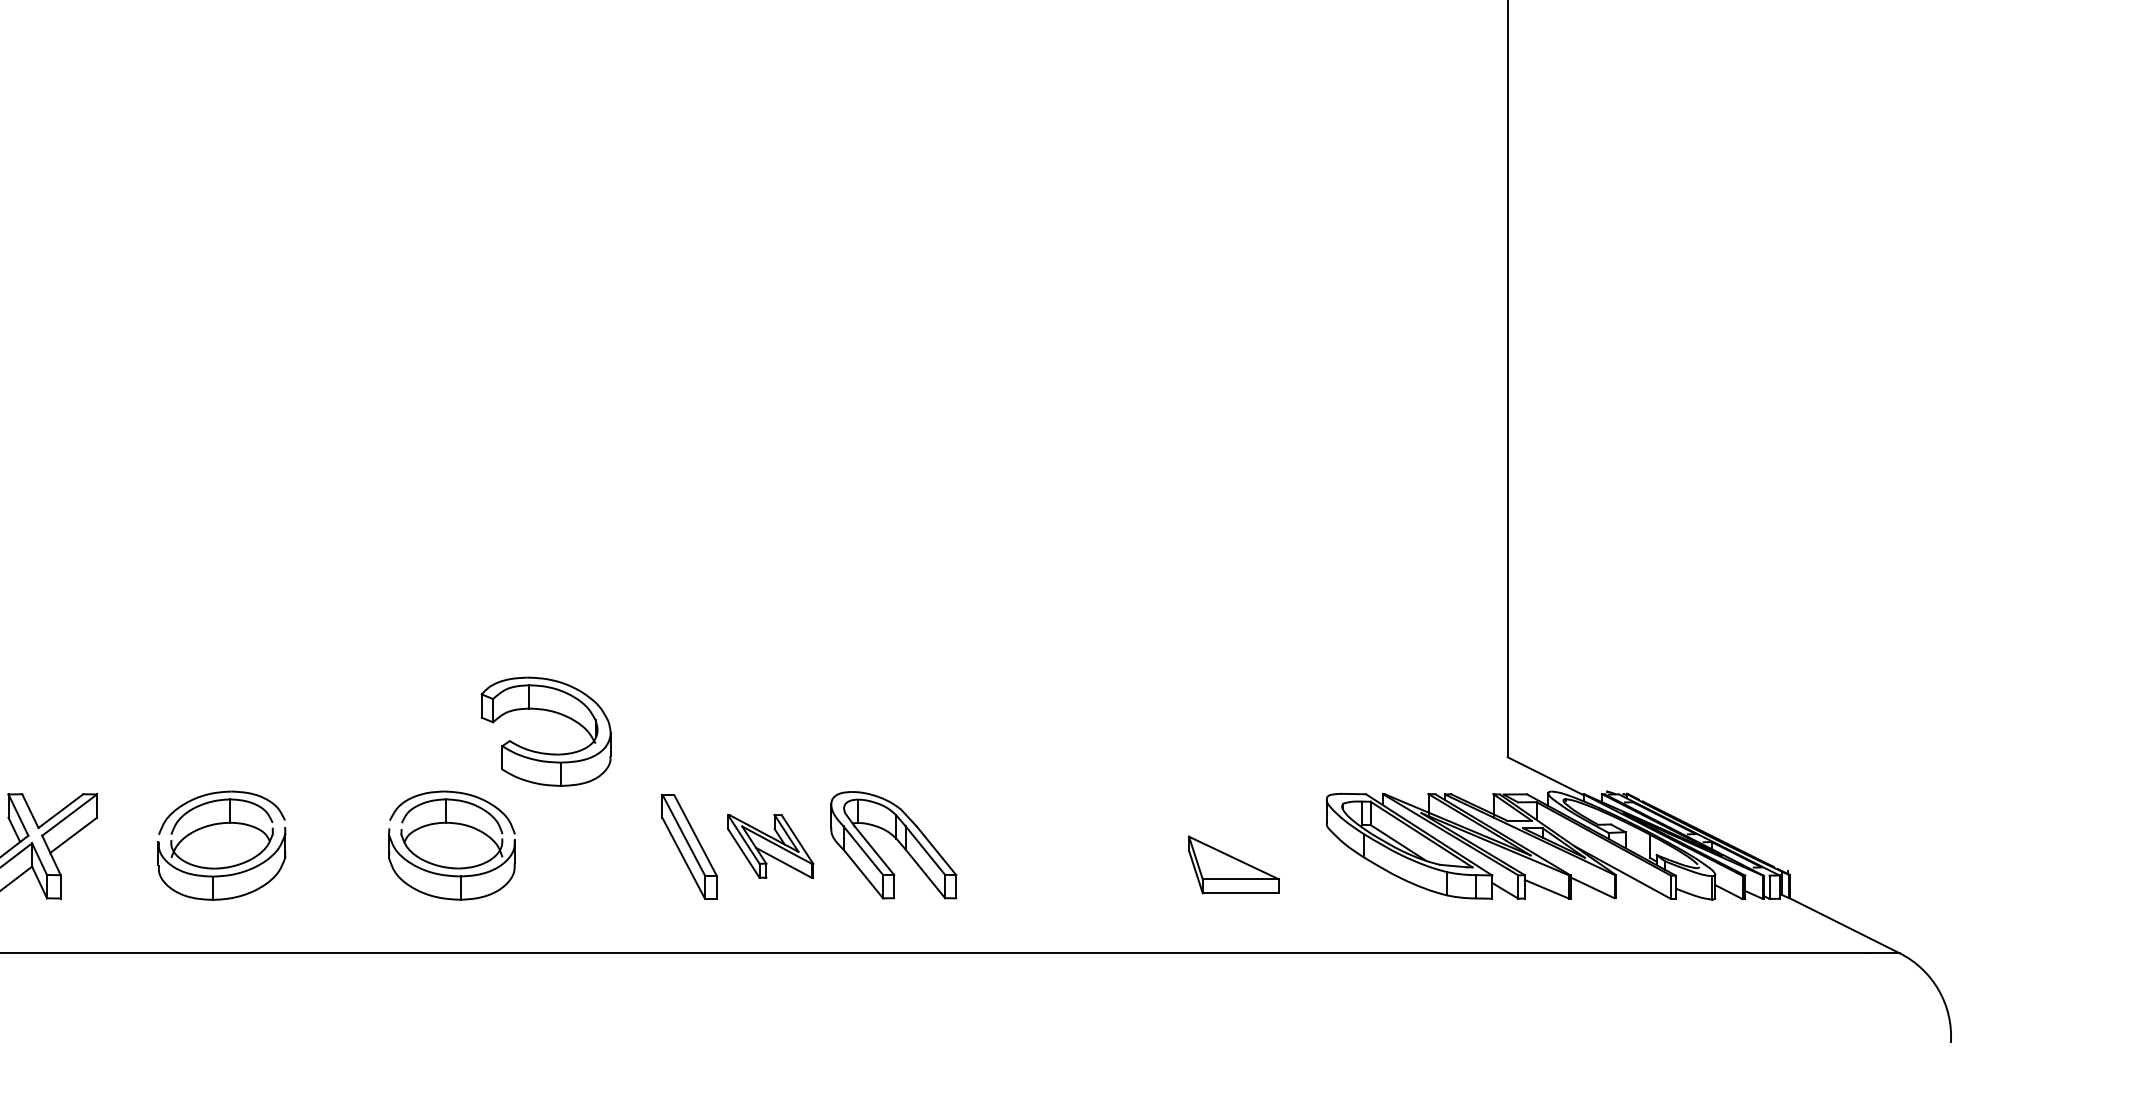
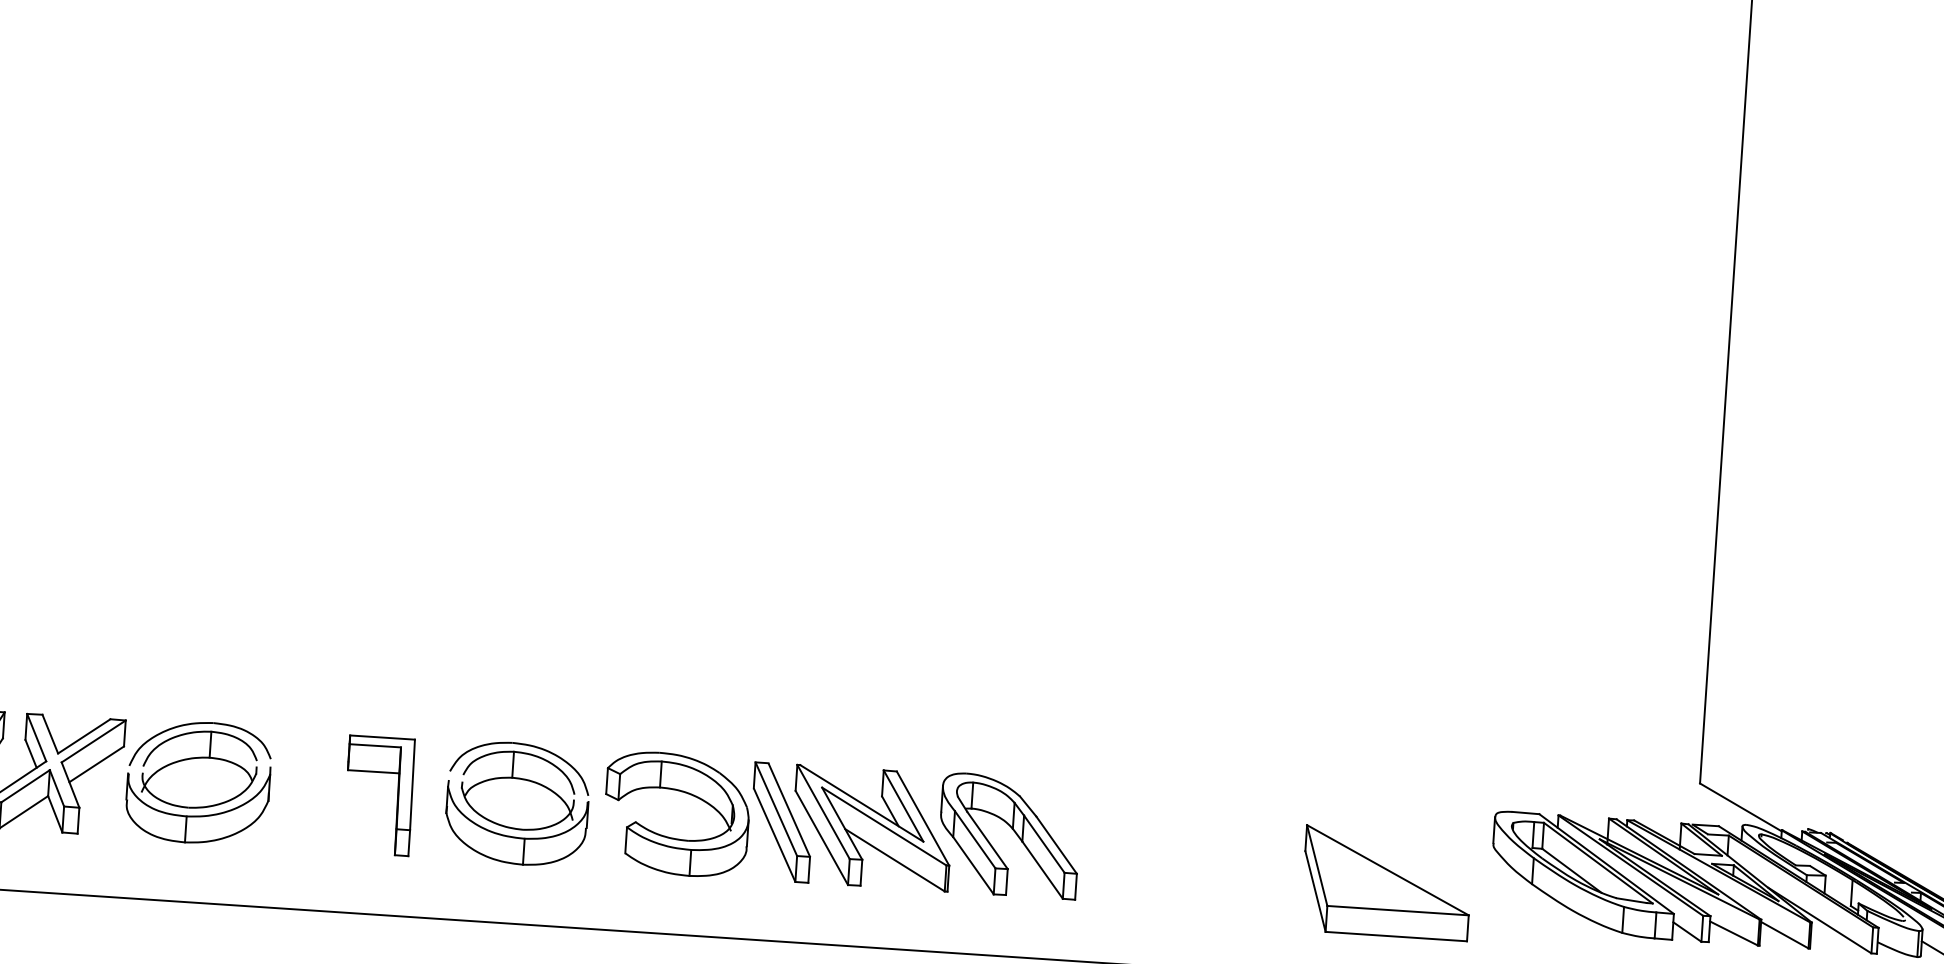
part: (551, 712) -> (684, 793), moved
part: (343, 841) -> (396, 791), added
part: (221, 845) -> (198, 782), moved
part: (770, 846) -> (872, 828), size x1.67
part: (1233, 864) -> (1386, 882), size x1.67

